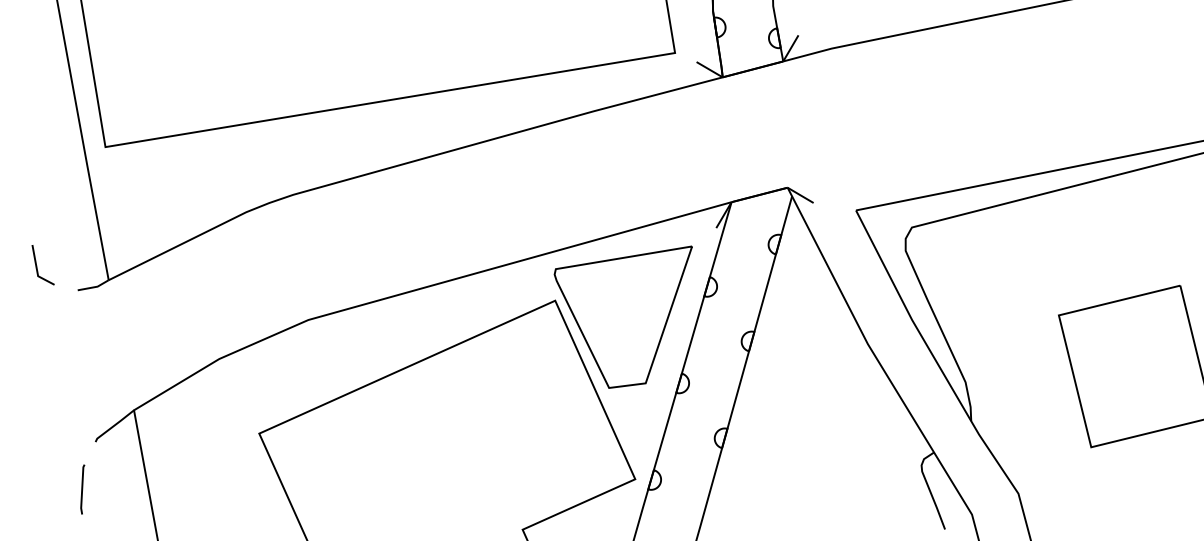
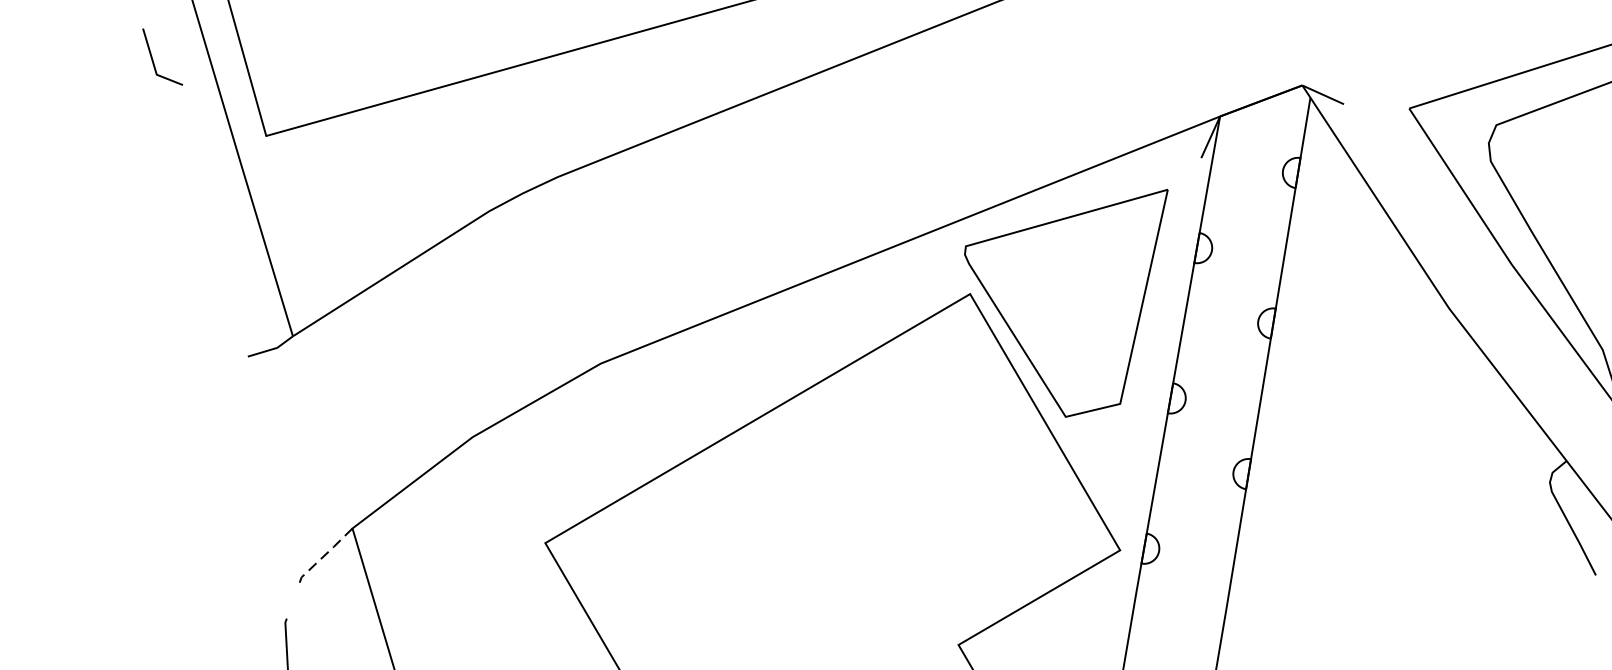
line: (37, 265) -> (154, 58), moved
line: (114, 425) -> (325, 554), solid -> dashed

